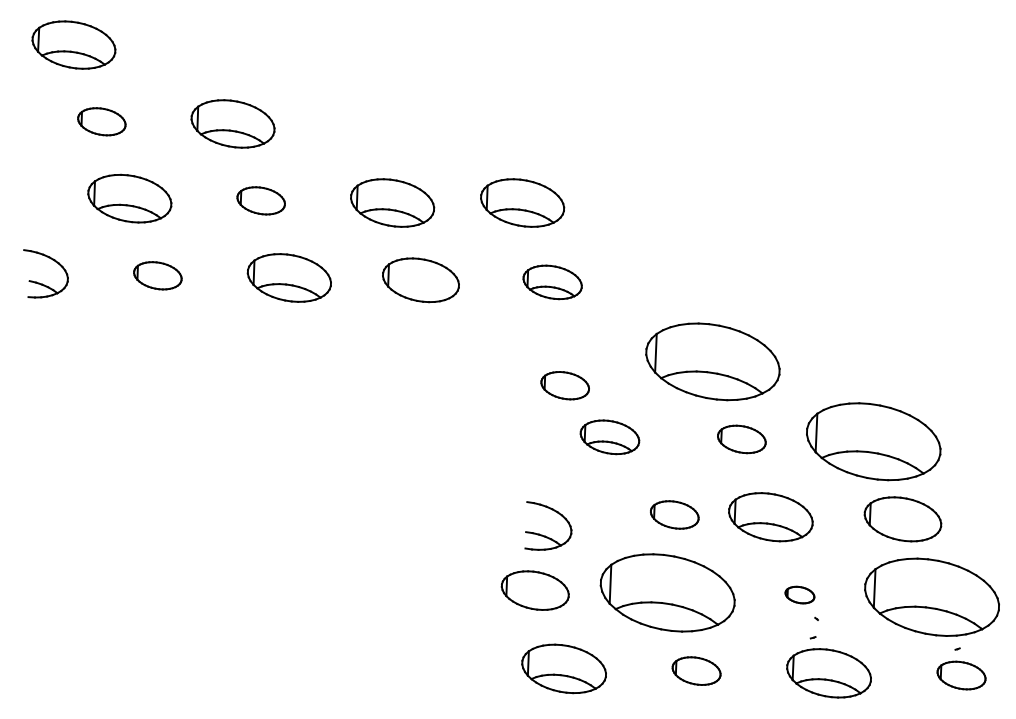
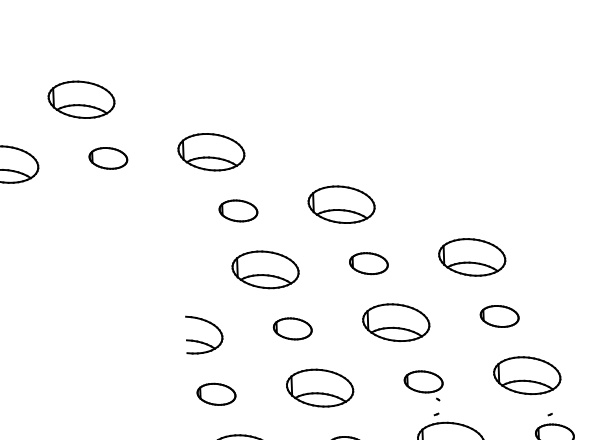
part: (522, 202) -> (183, 91), removed
part: (420, 279) -> (107, 157), size x0.62
part: (552, 282) -> (211, 152), size x1.43
part: (712, 361) -> (341, 204), size x0.62
part: (564, 385) -> (237, 210), moved
part: (609, 437) -> (265, 270), size x1.43
part: (873, 441) -> (471, 257), size x0.62
part: (674, 514) -> (292, 328), moved
part: (902, 519) -> (499, 316), size x0.62
part: (545, 535) -> (202, 341), moved
part: (535, 590) -> (216, 394), size x0.71
part: (667, 592) -> (319, 387), size x0.62
part: (799, 594) -> (423, 381), size x1.67
part: (932, 597) -> (527, 375), size x0.62

